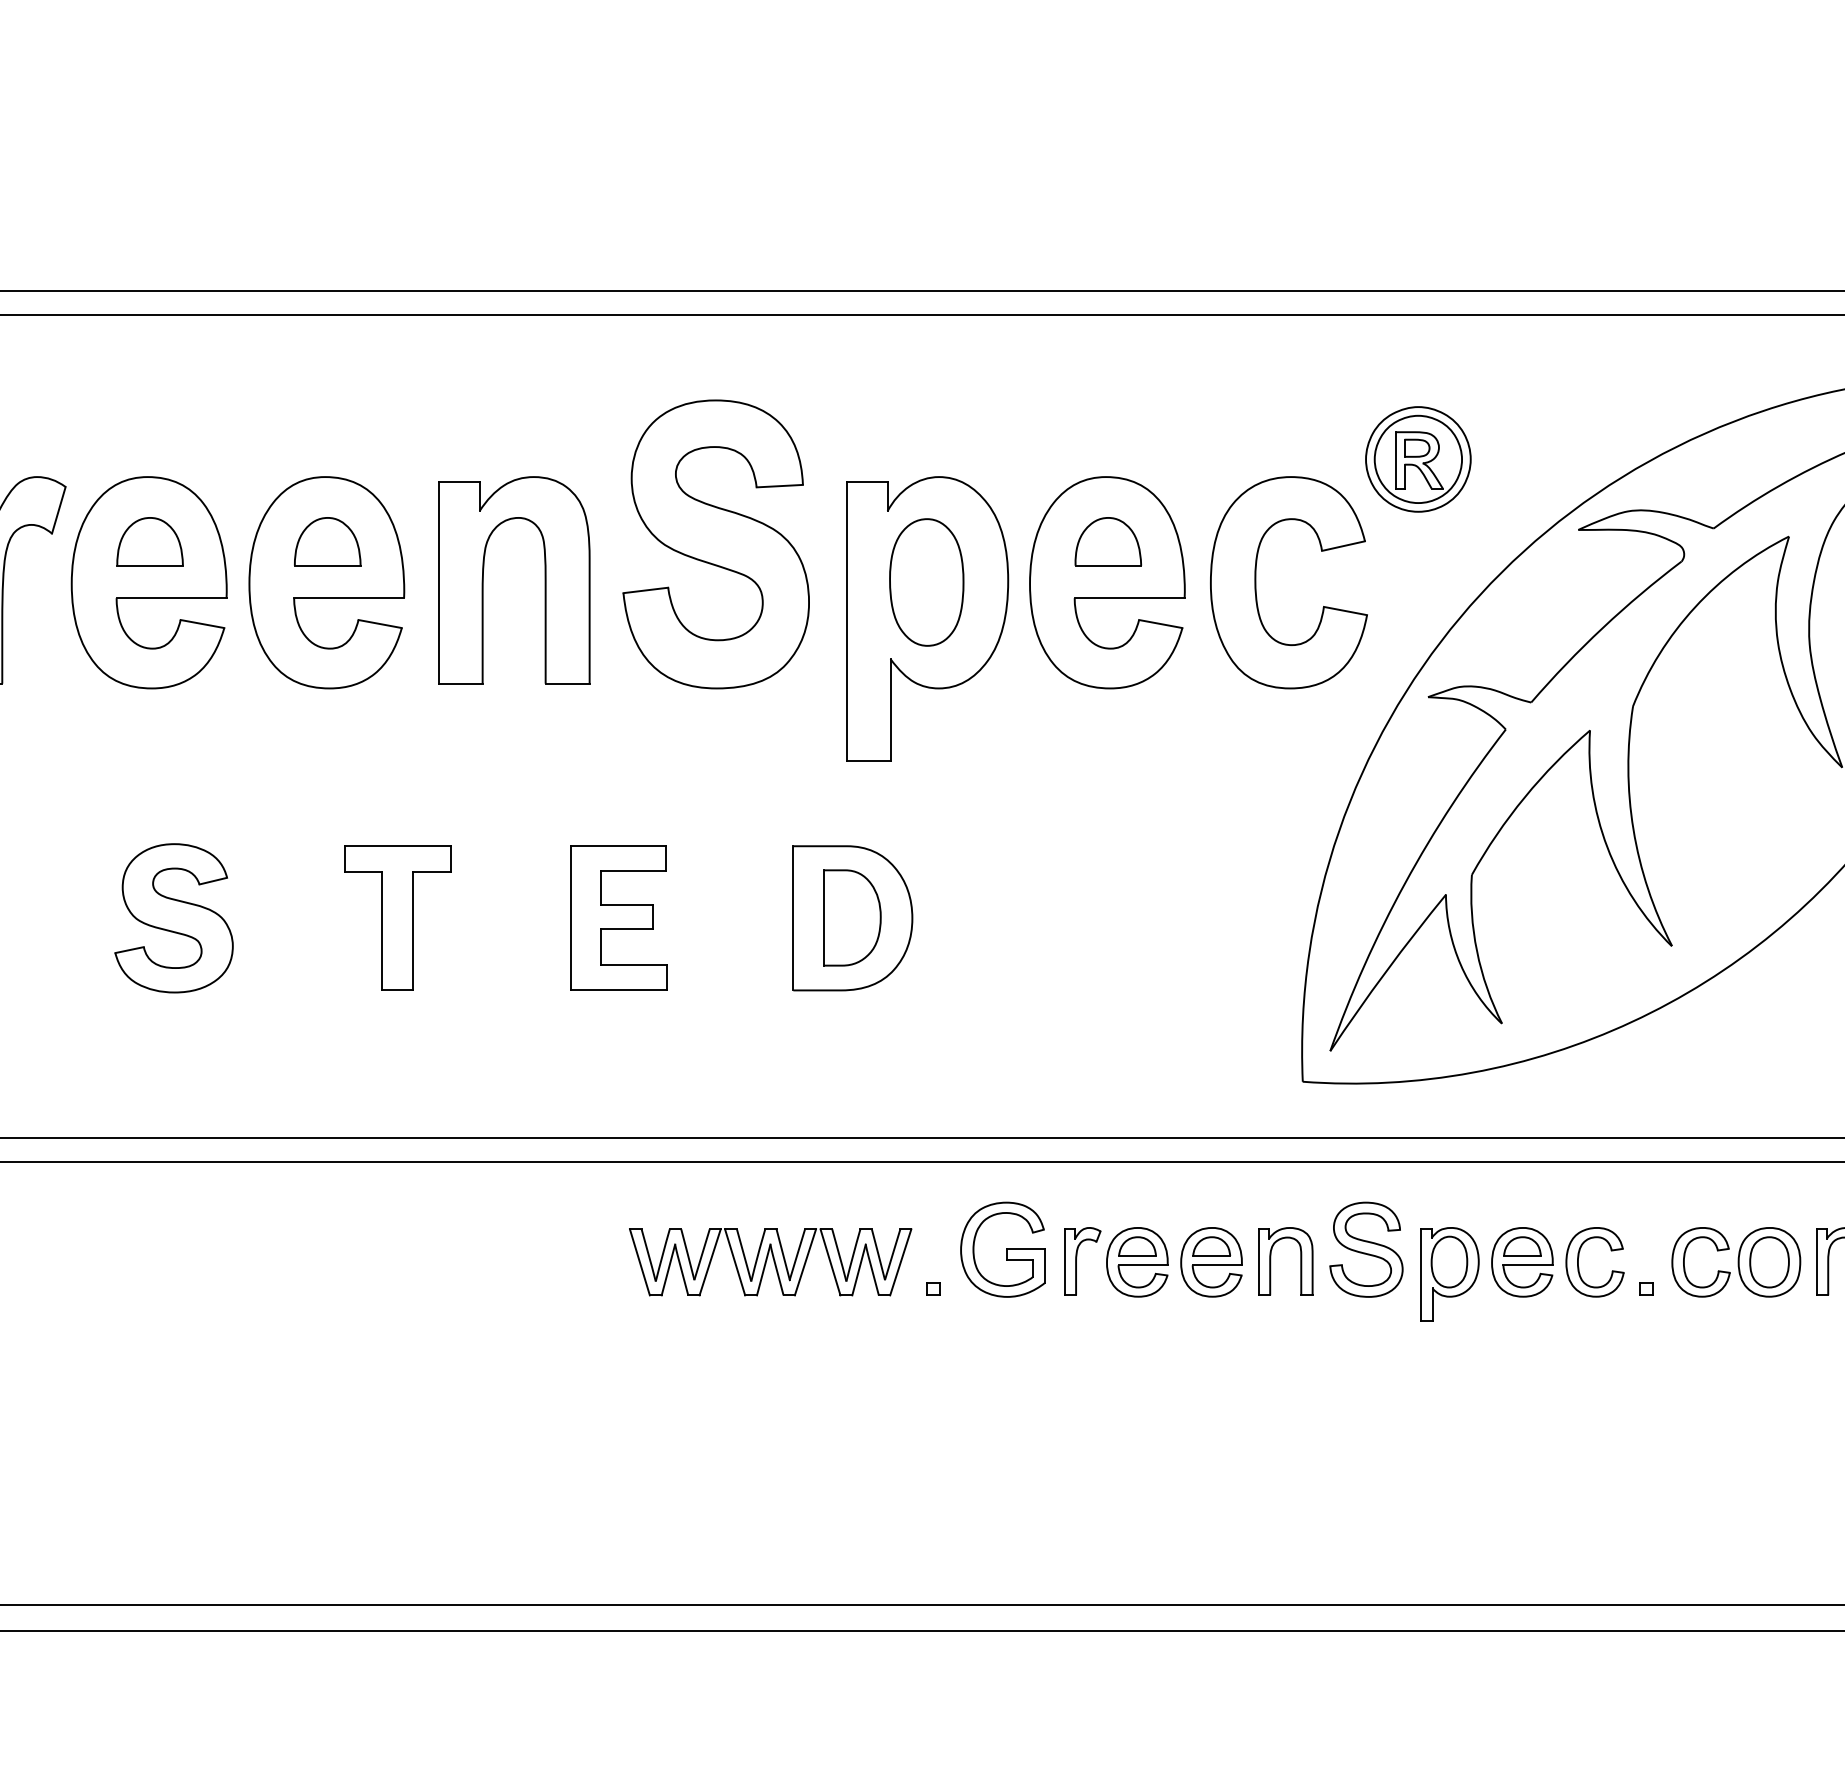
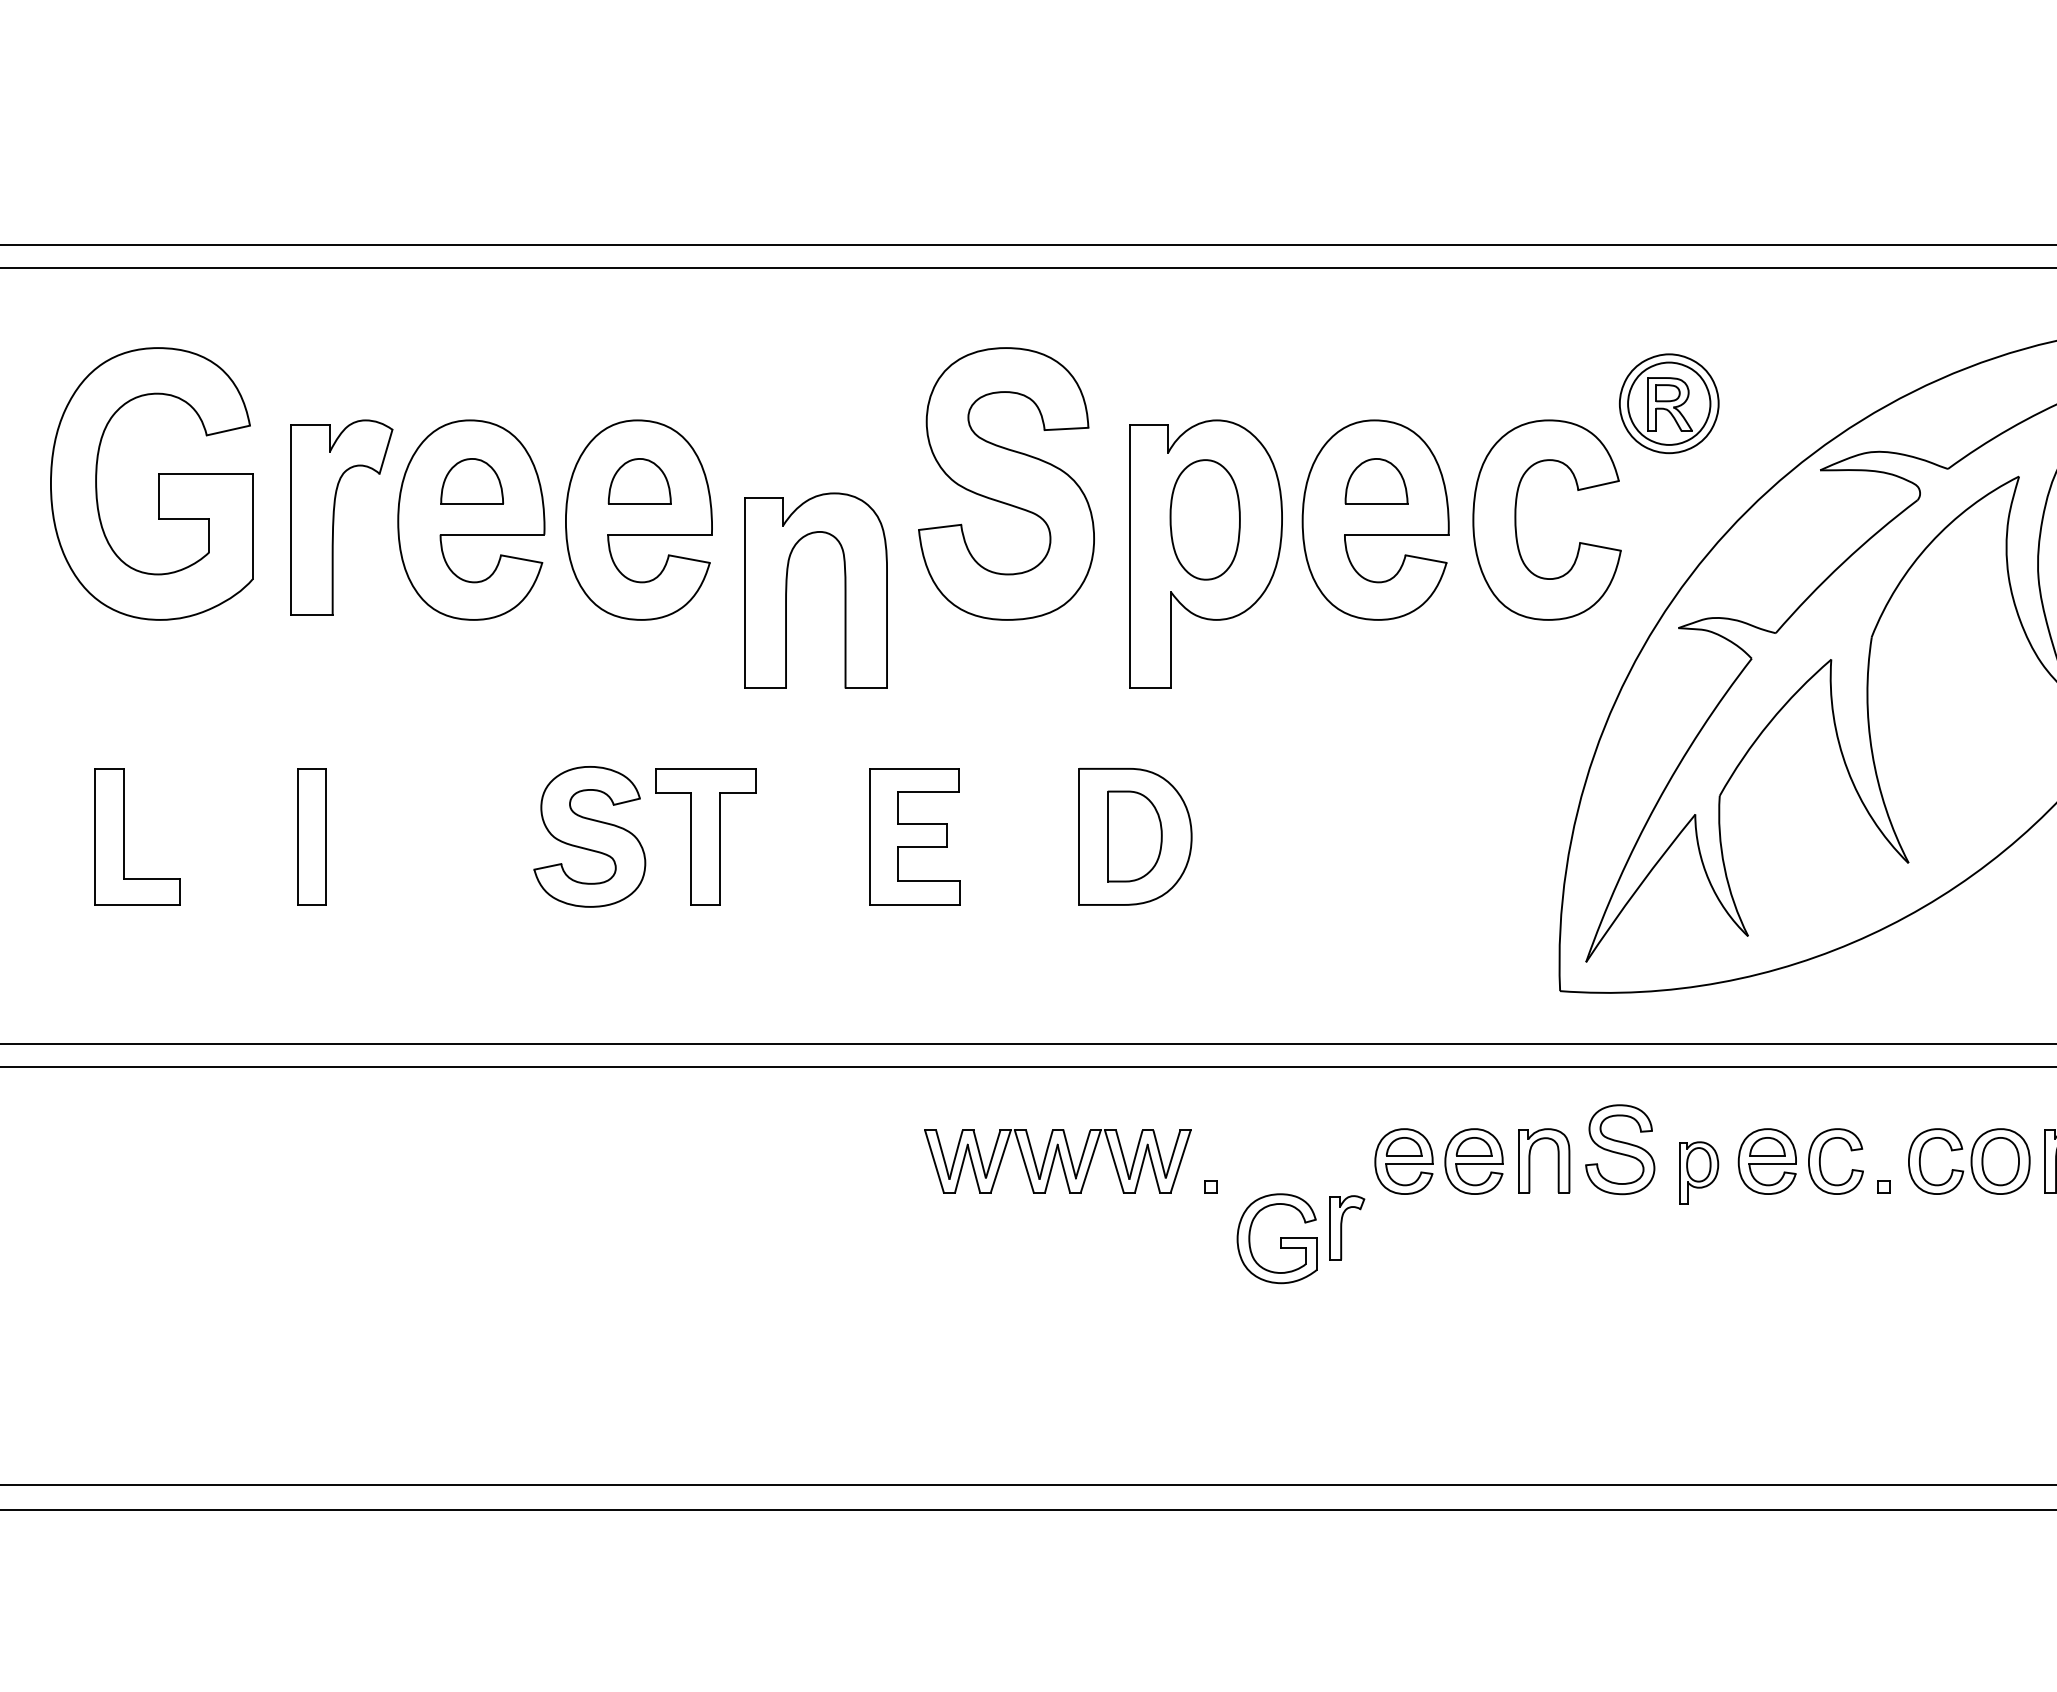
part: (484, 579) -> (787, 590), moved
part: (173, 917) -> (589, 836), moved
part: (1002, 1249) -> (1276, 1238), moved
part: (1082, 1261) -> (1347, 1227), moved
part: (1450, 1273) -> (1699, 1172), size x0.7

